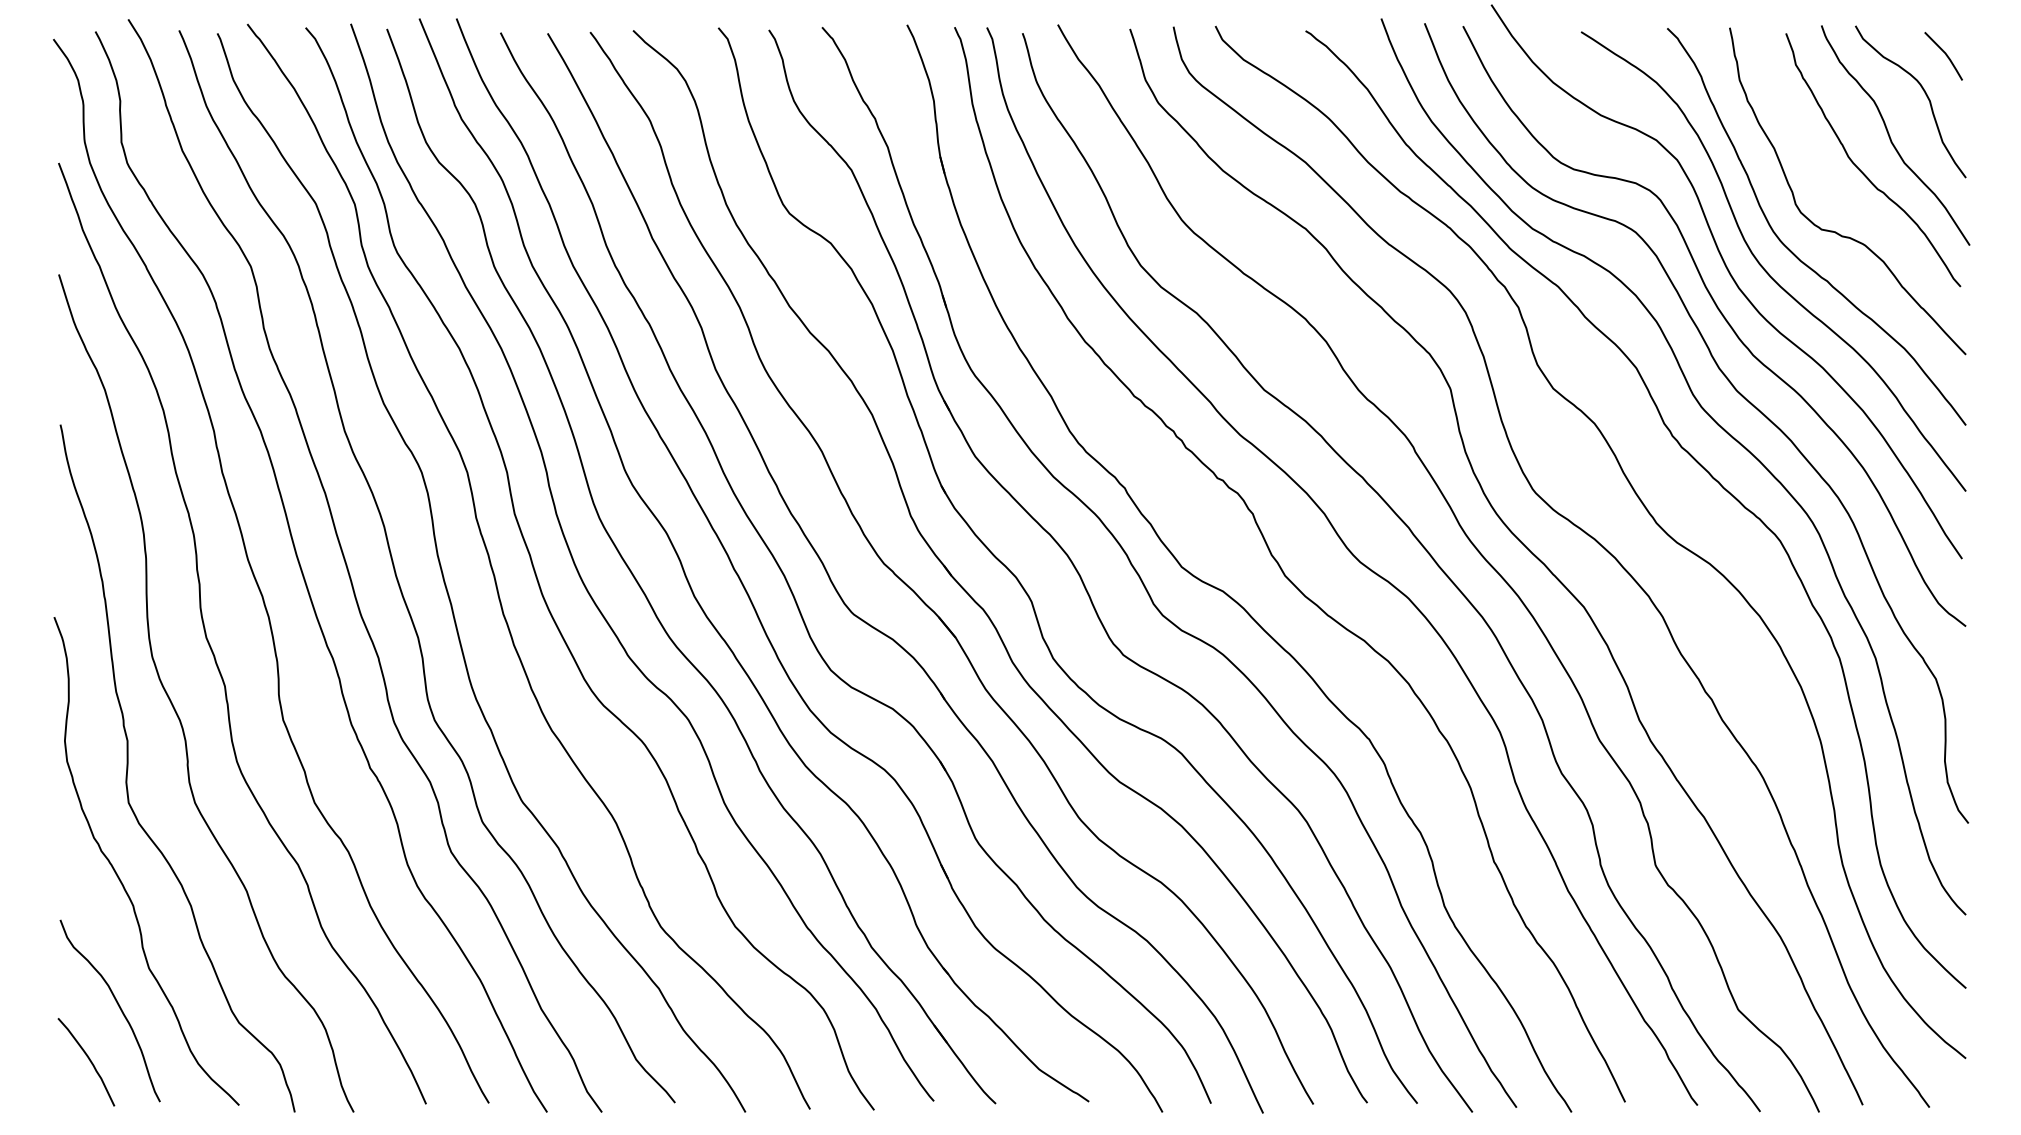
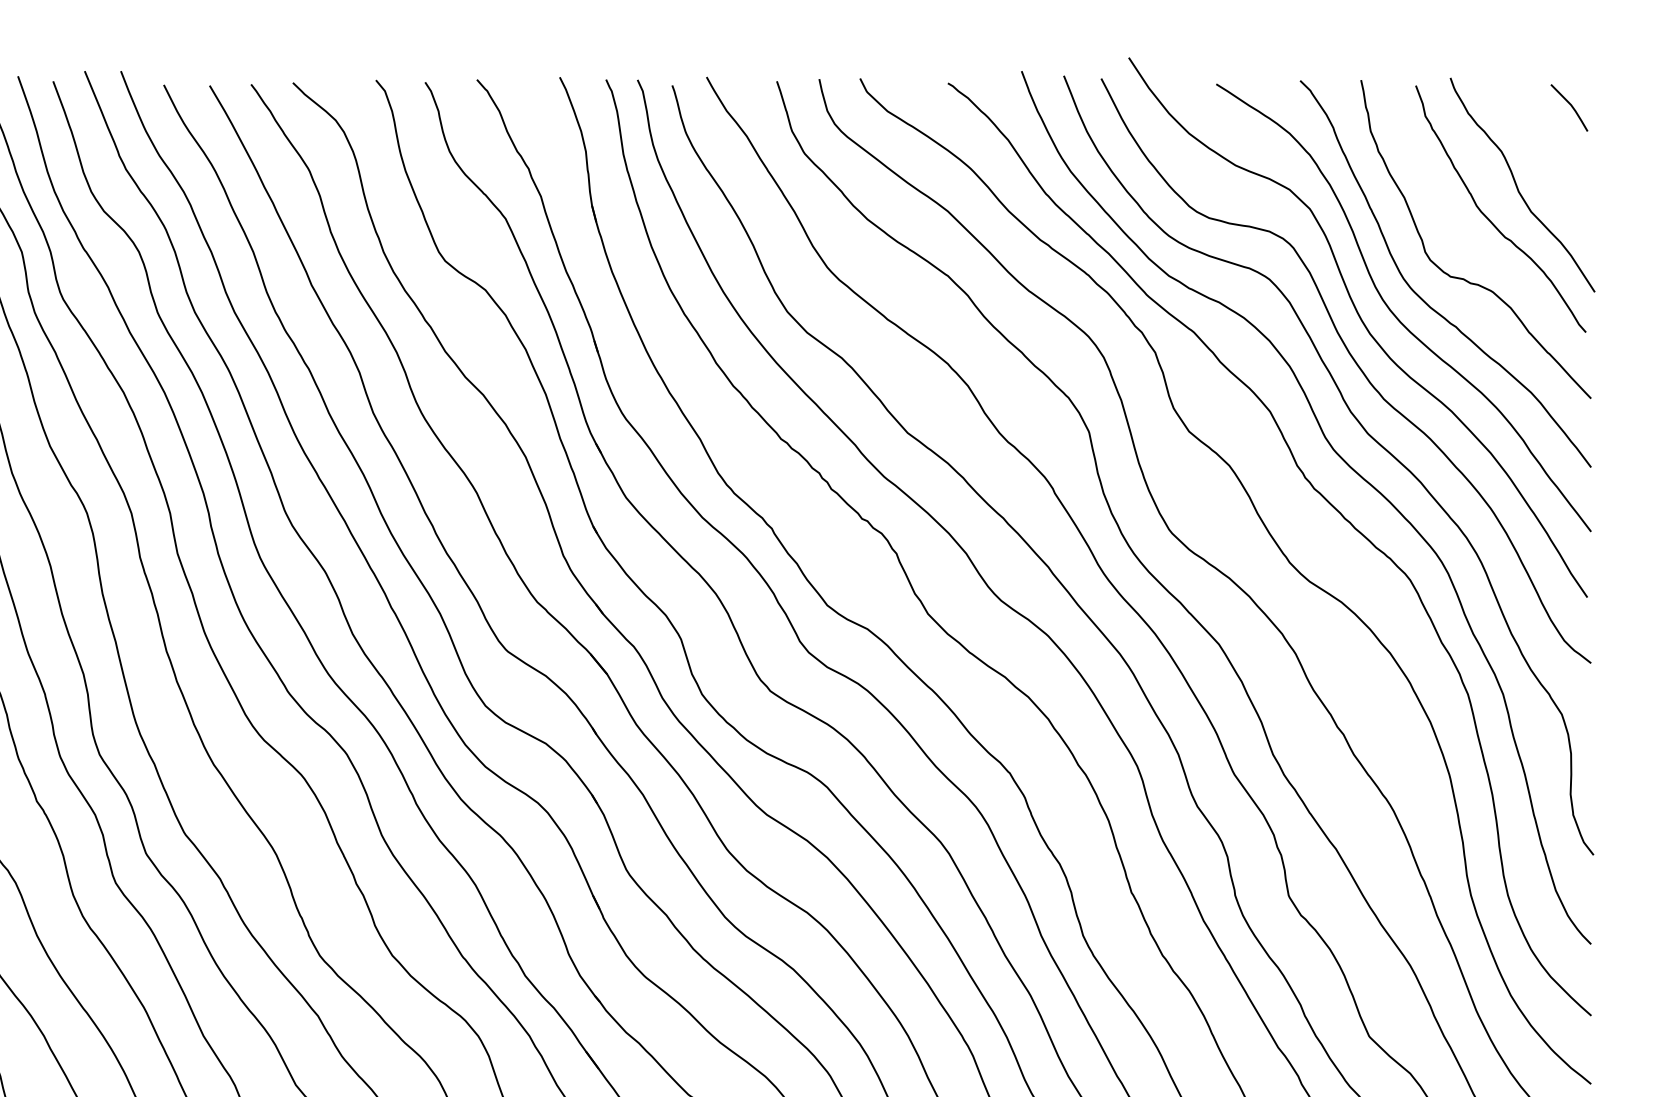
curve: (1924, 93) -> (1550, 144), removed

